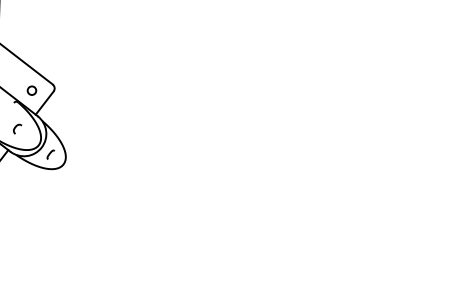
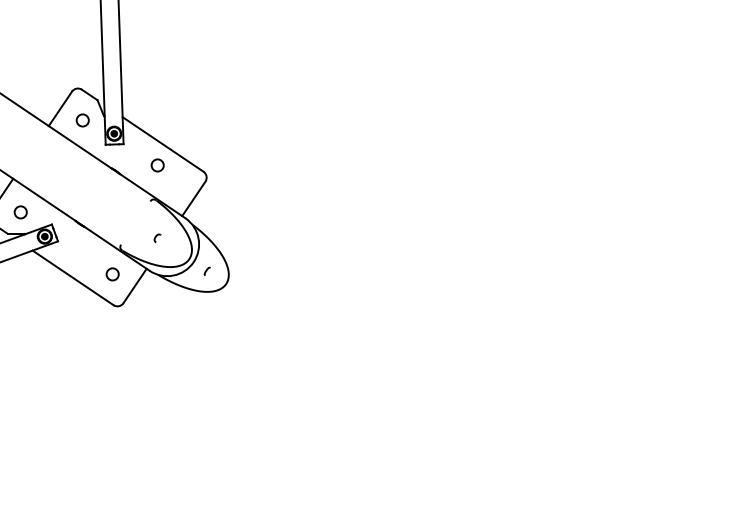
circle: (31, 90) -> (157, 165), moved
part: (17, 129) -> (157, 238), size x0.6
part: (50, 154) -> (207, 271), size x0.6

